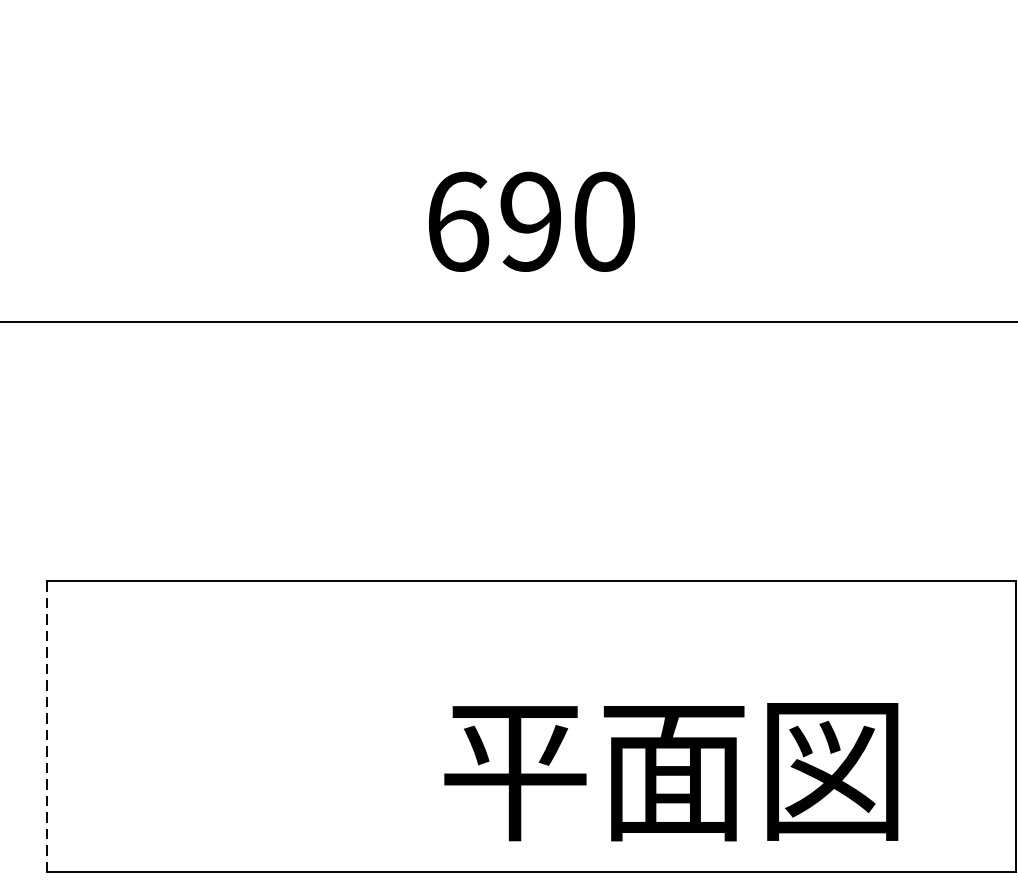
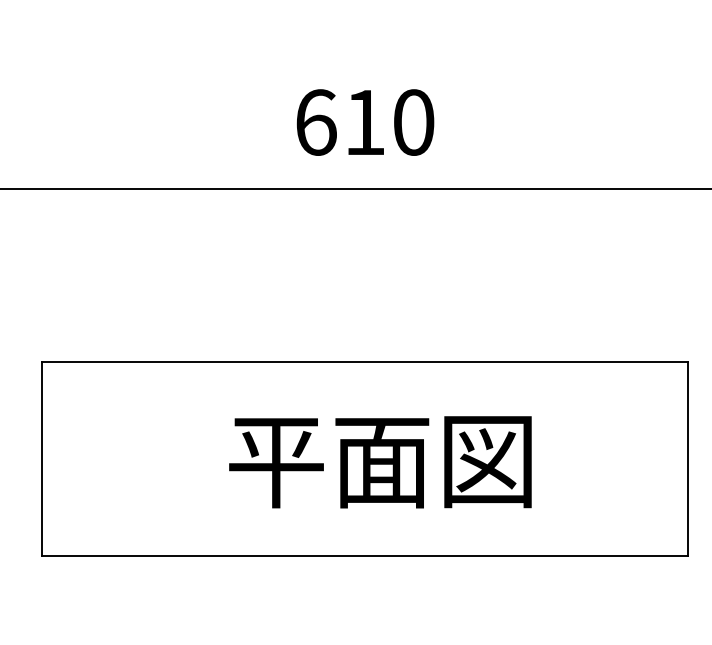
text: (530, 221) -> (364, 122), 690 -> 610
line: (47, 725) -> (42, 458), dashed -> solid
text: (671, 772) -> (380, 462), moved

